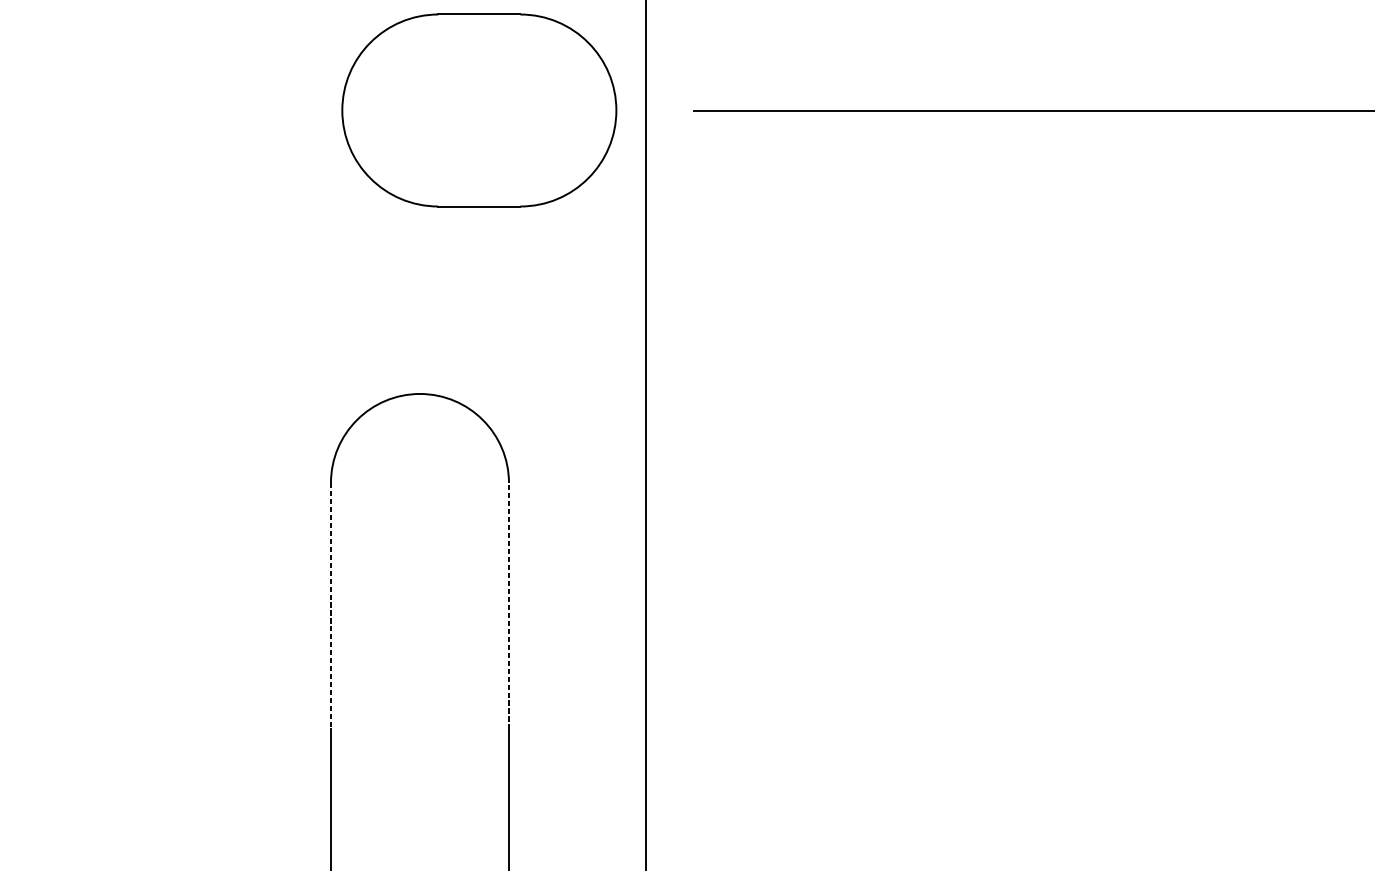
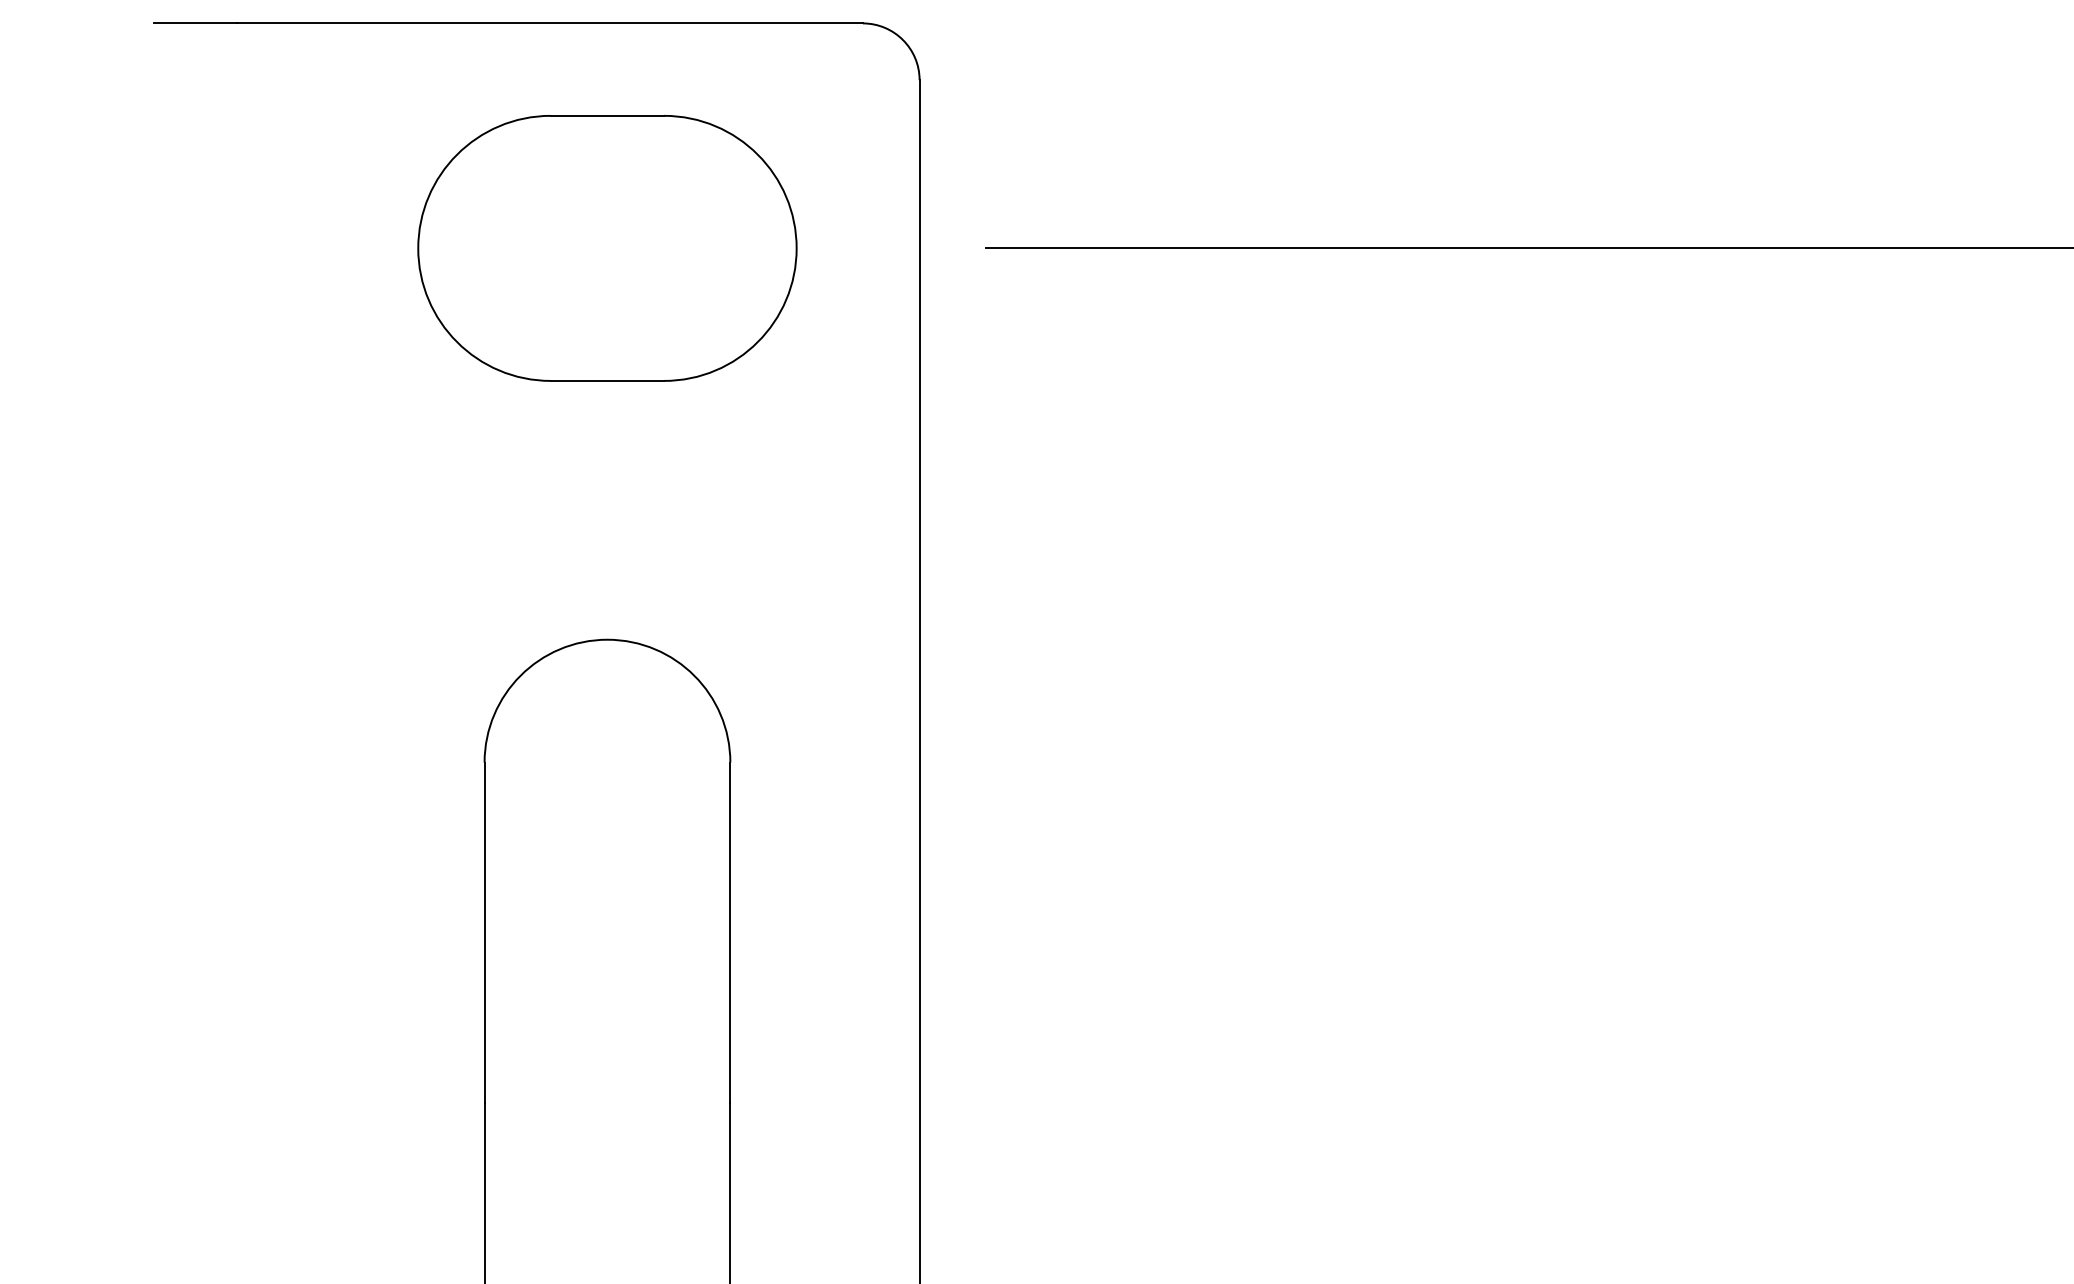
part: (479, 110) -> (607, 248), moved
line: (330, 606) -> (484, 933), dashed -> solid
line: (509, 606) -> (730, 932), dashed -> solid

